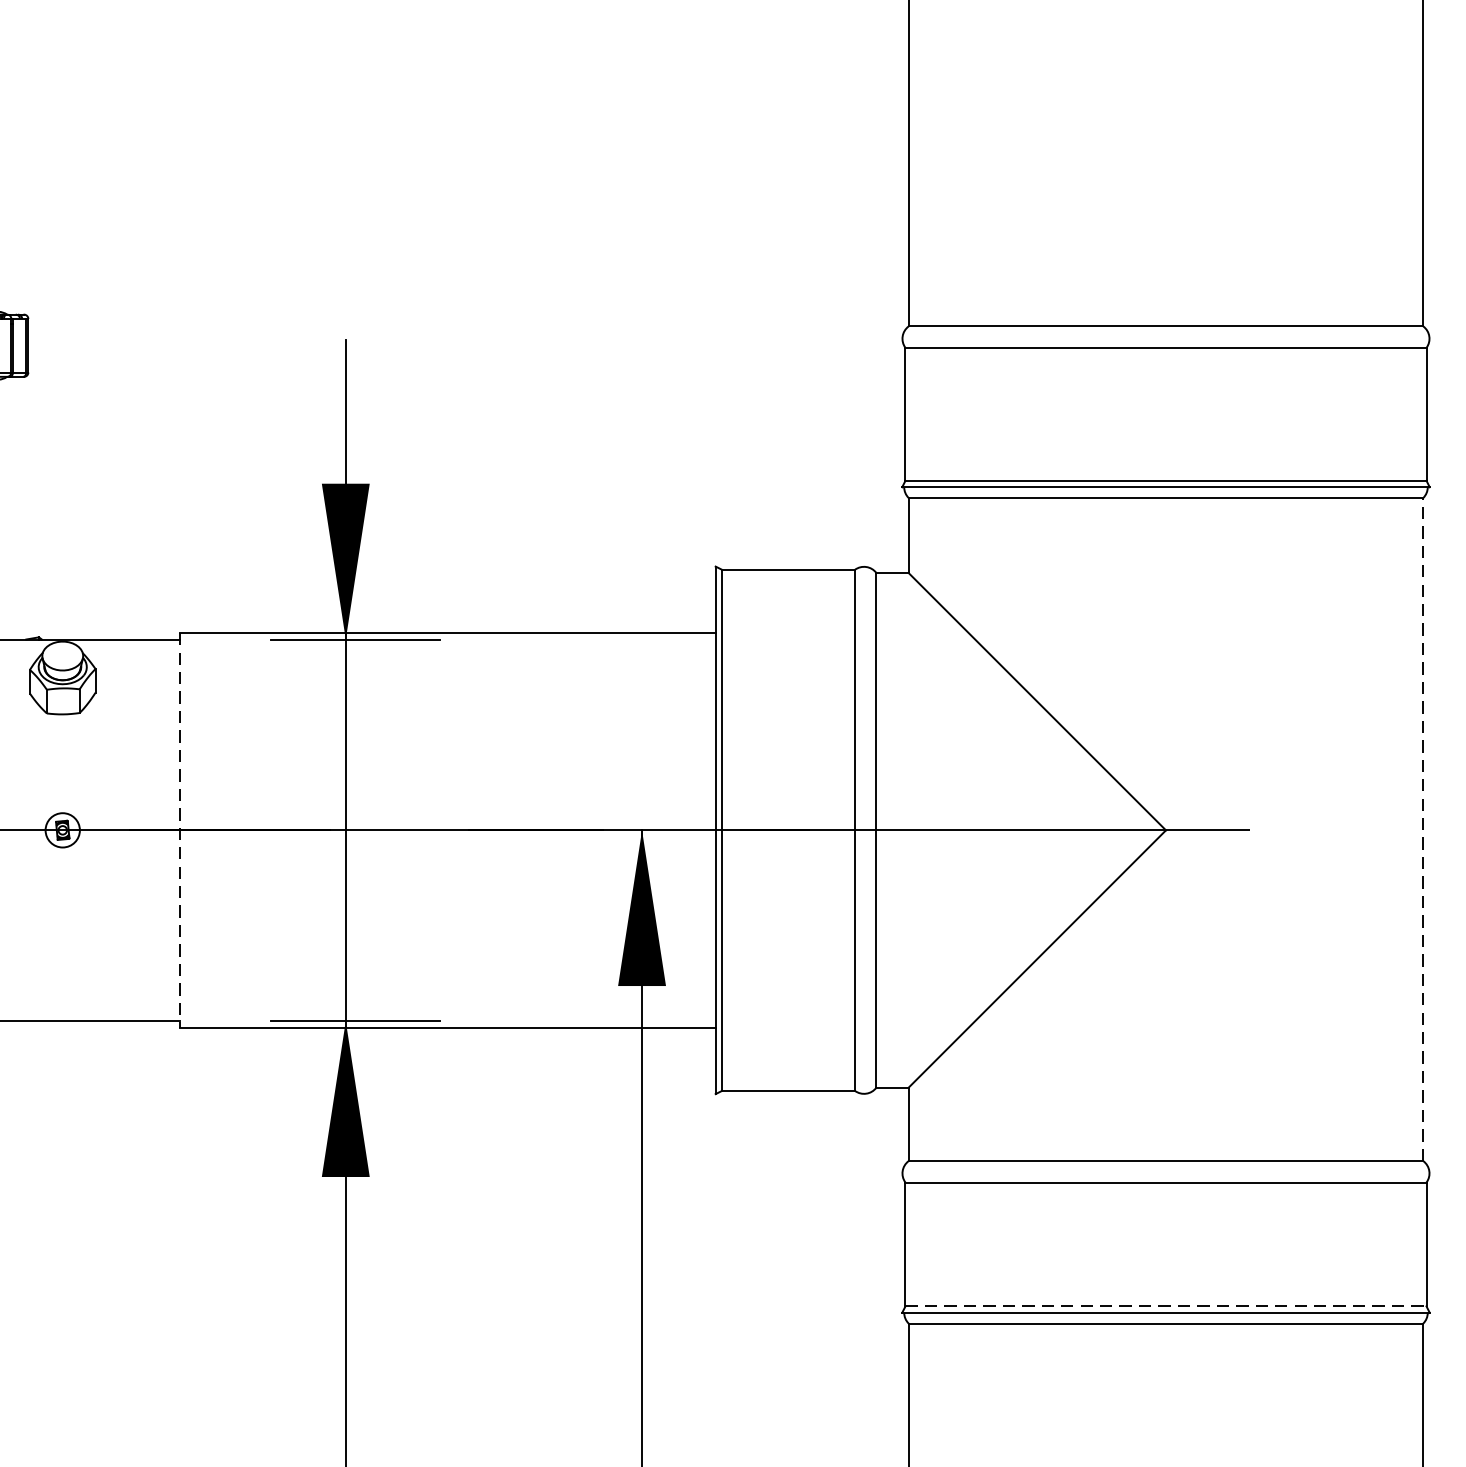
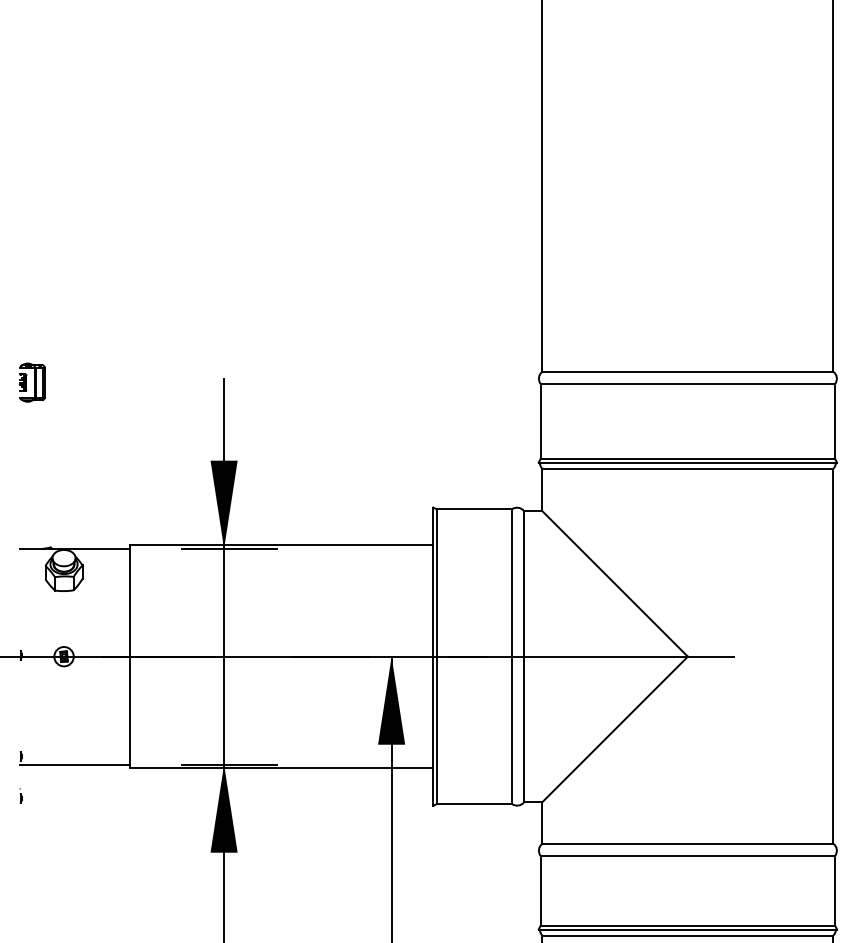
line: (1423, 828) -> (833, 655), dashed -> solid
line: (180, 830) -> (130, 656), dashed -> solid
line: (1167, 1305) -> (688, 925), dashed -> solid

